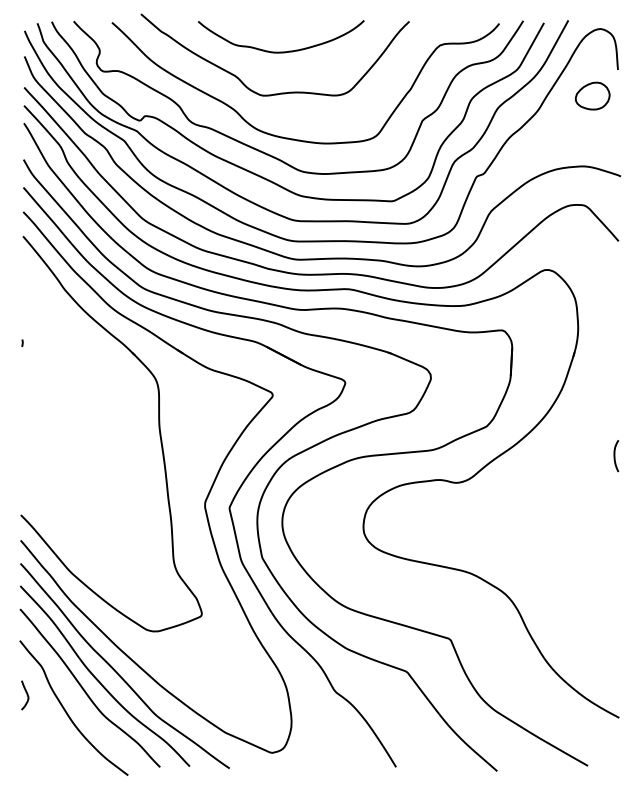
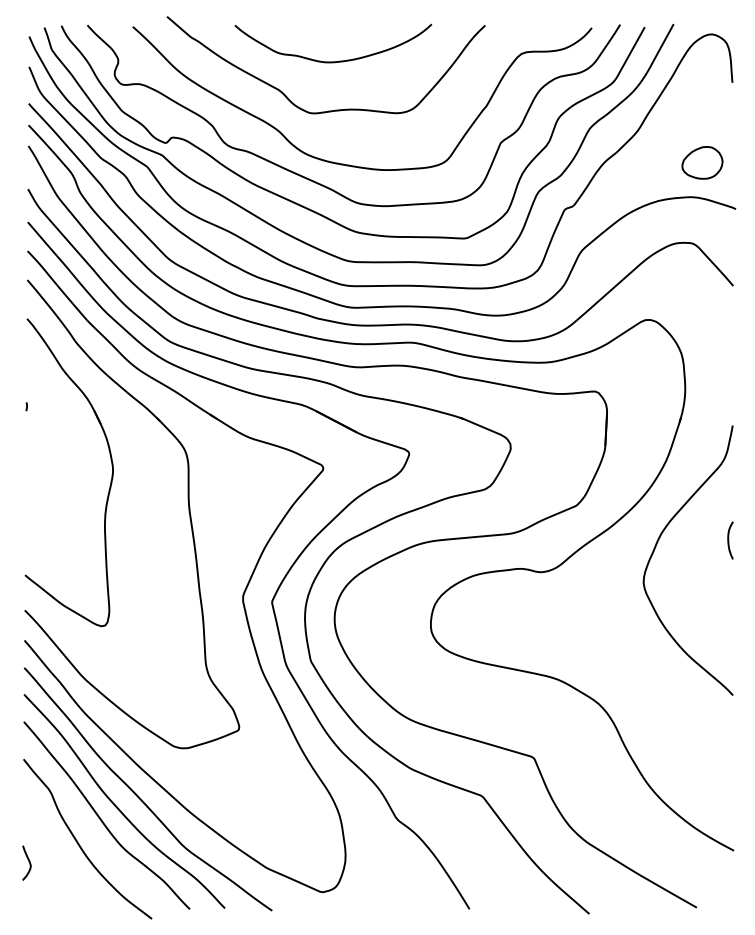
part: (592, 95) -> (702, 162), moved
part: (93, 405) -> (110, 480), added
curve: (553, 463) -> (655, 549), added
curve: (26, 694) -> (28, 862), moved

